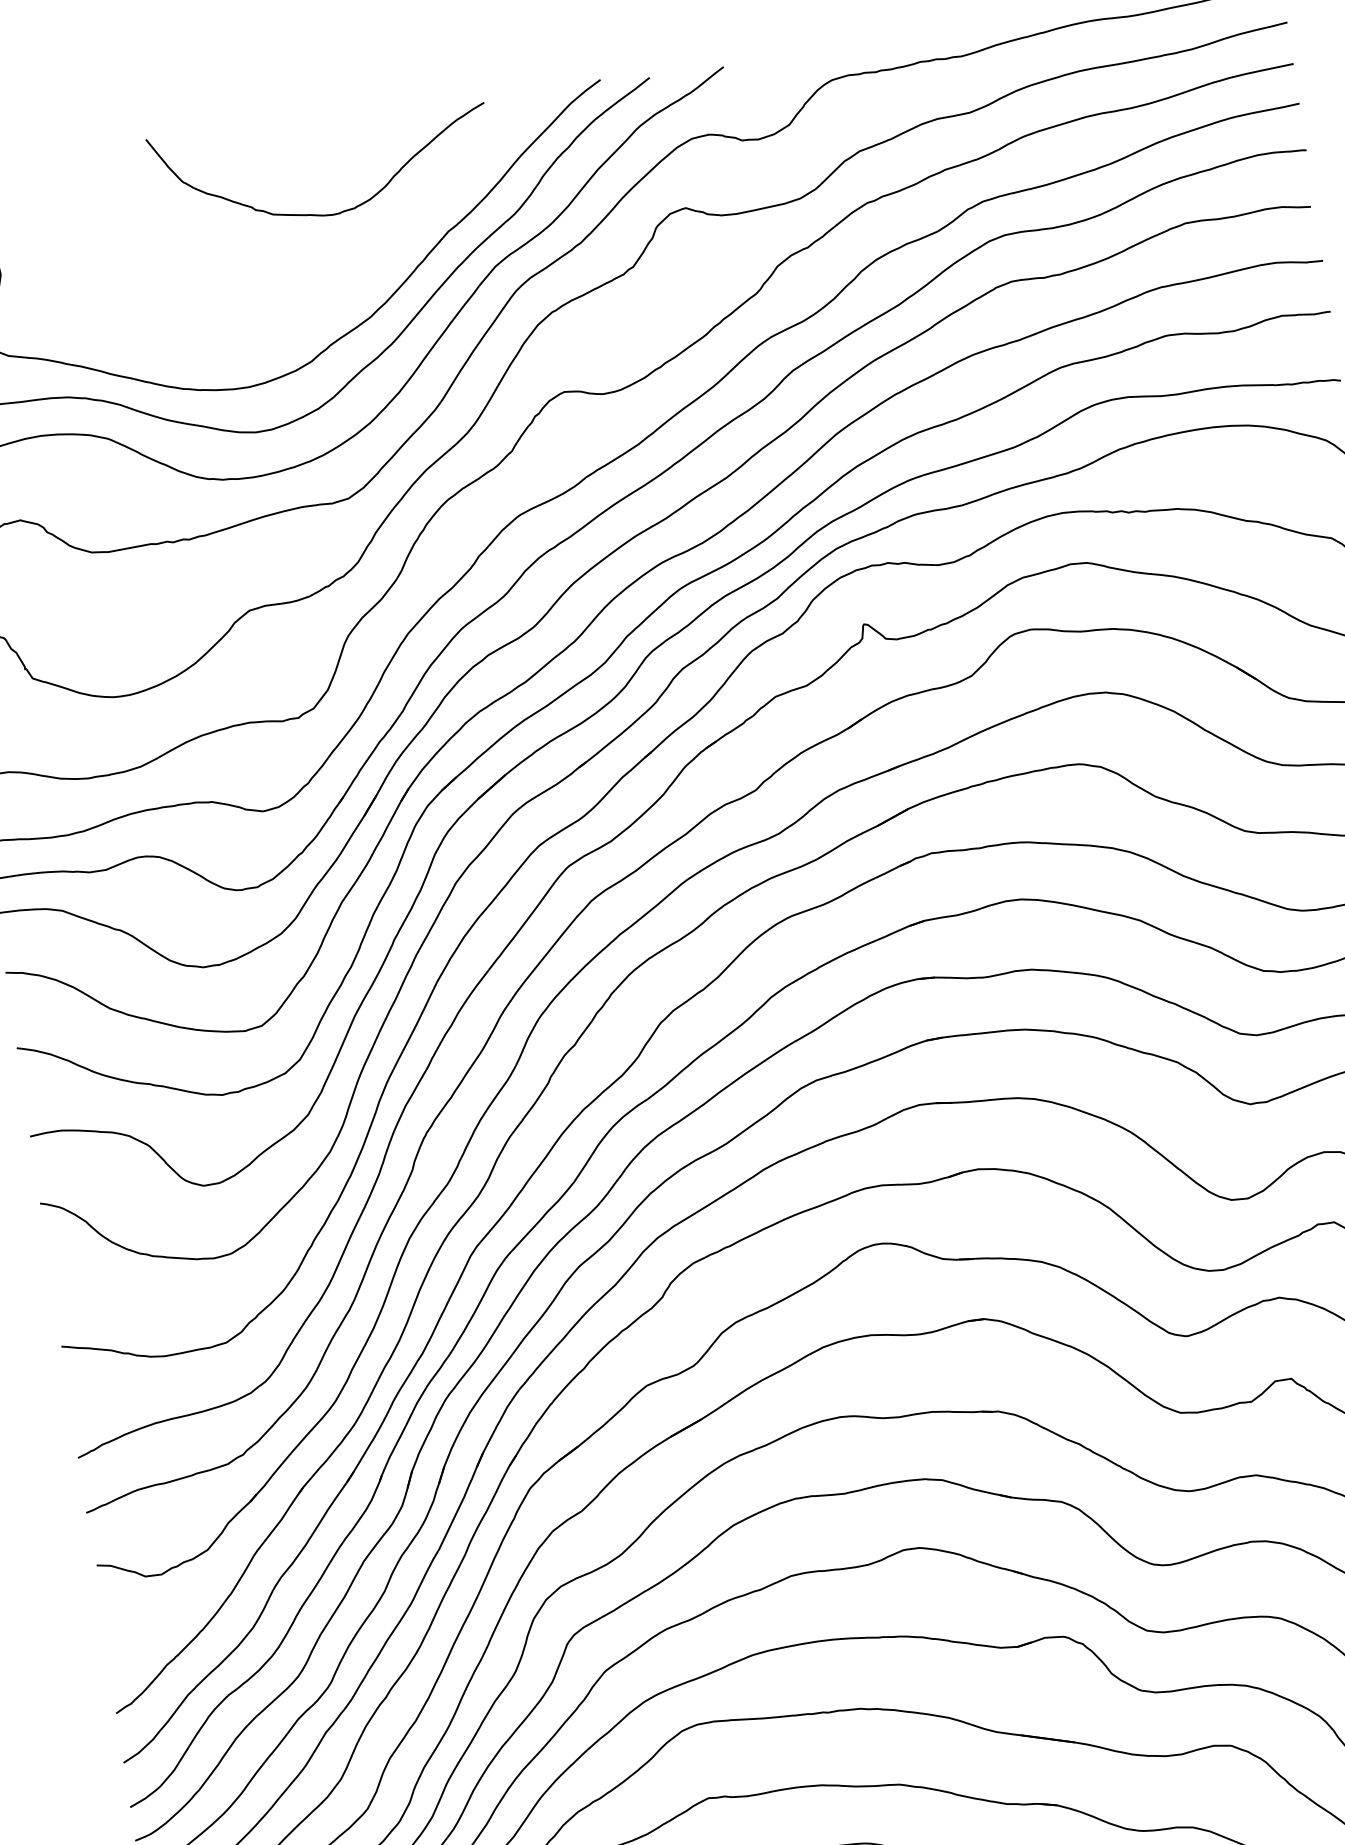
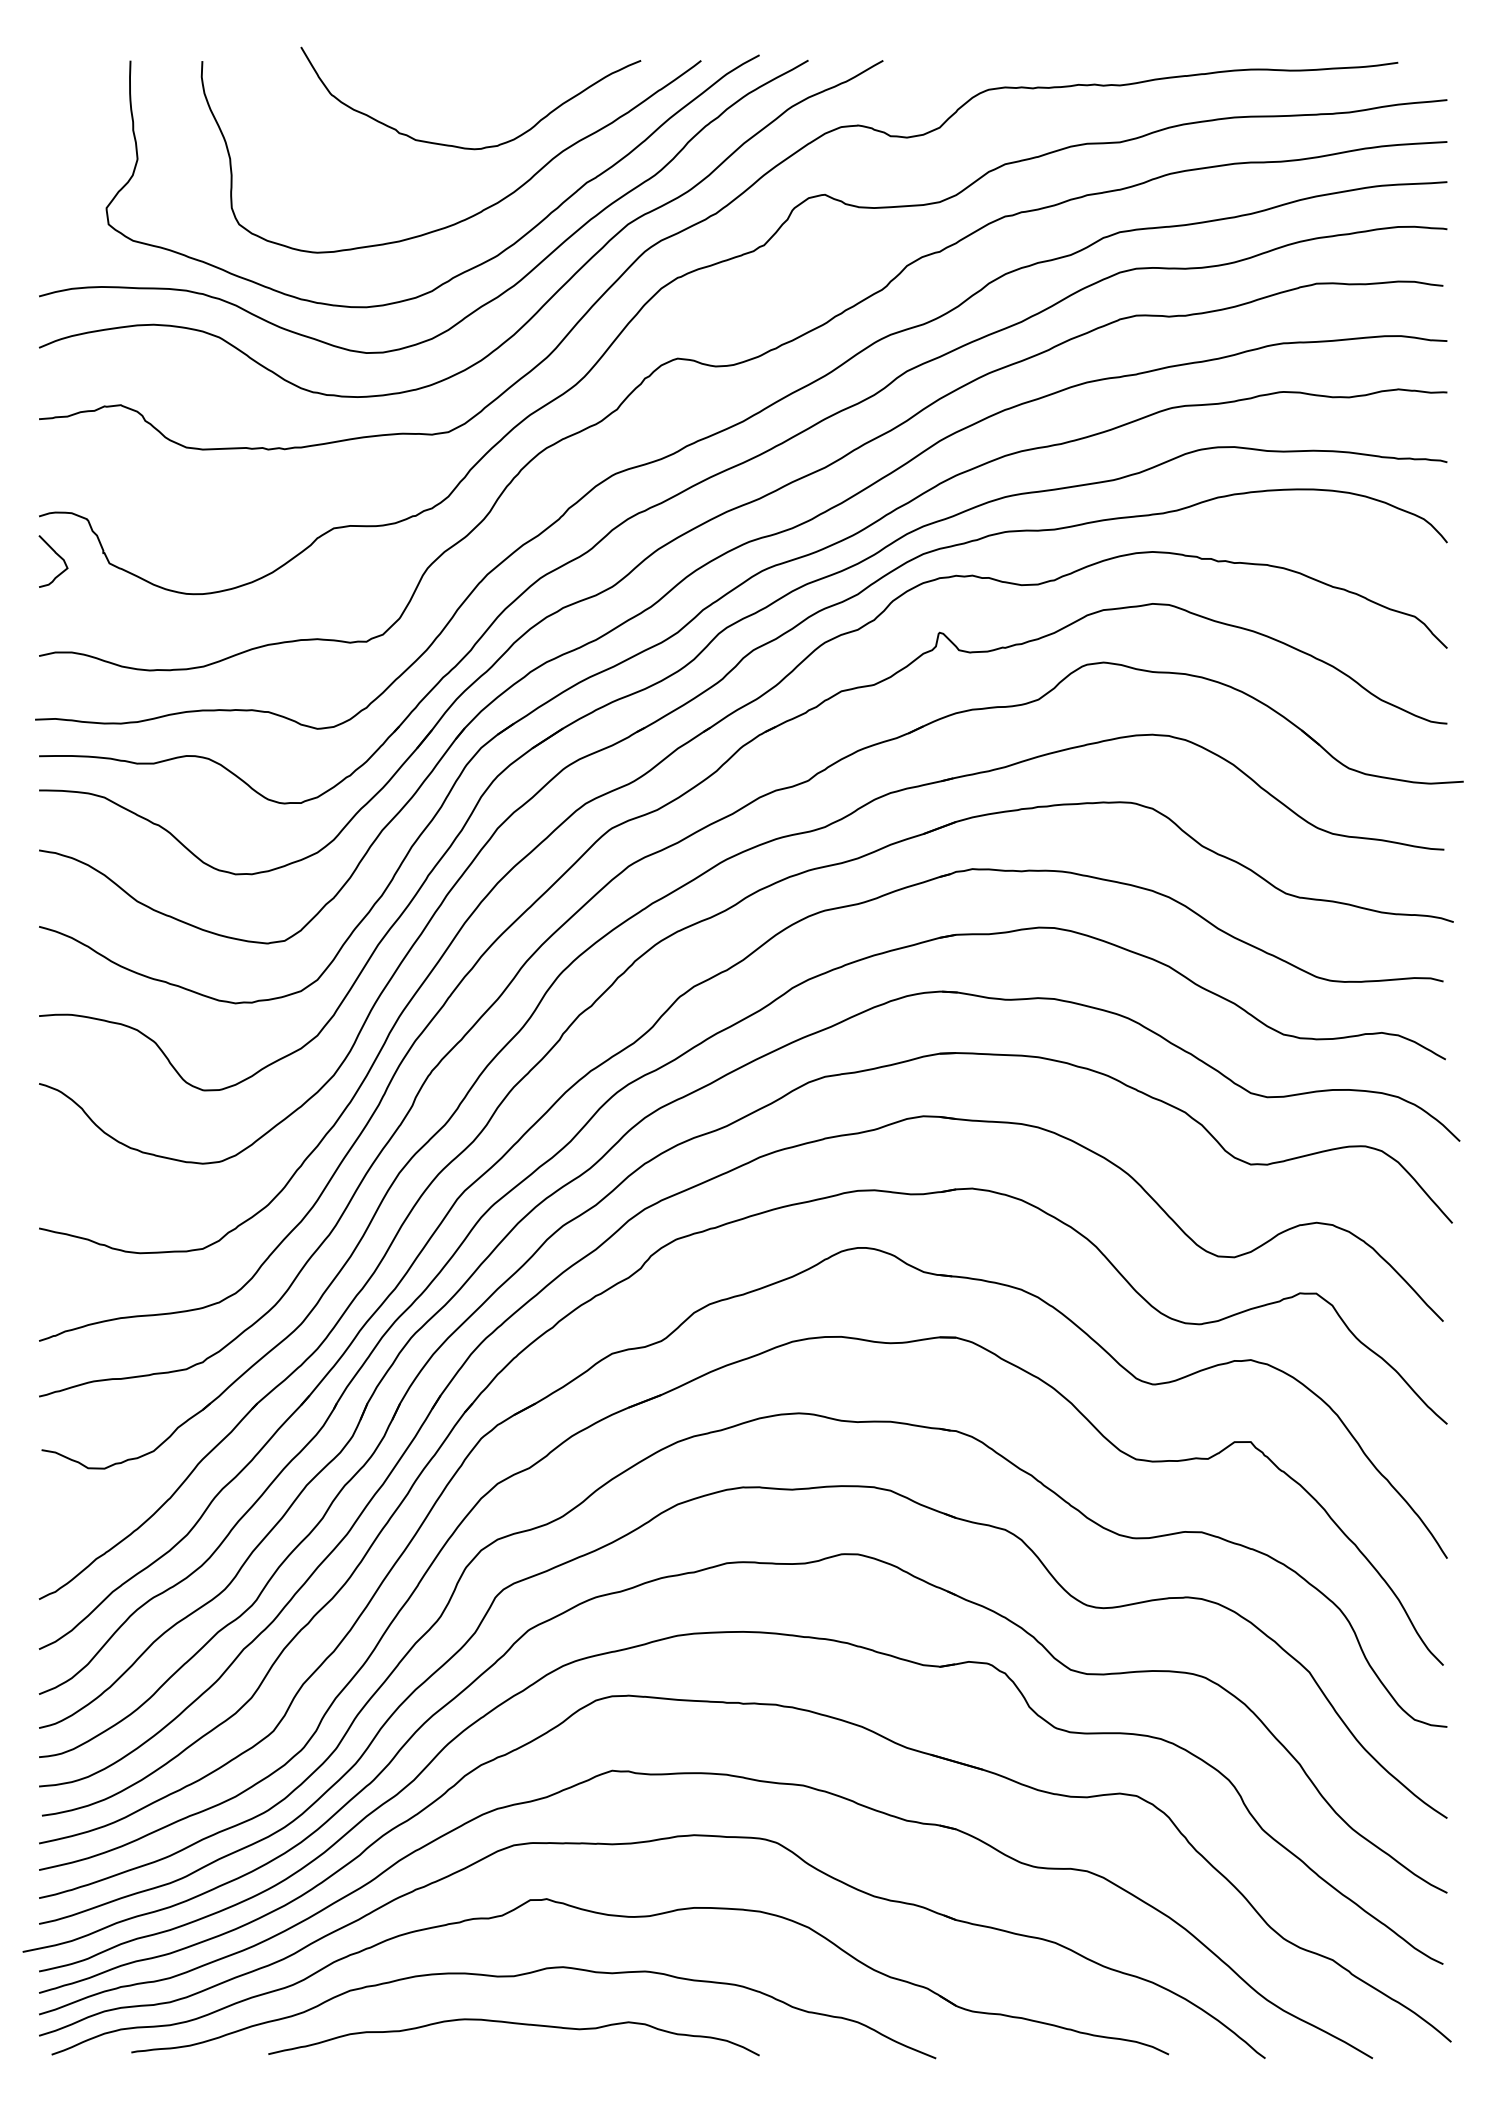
curve: (349, 273) -> (482, 209), added

